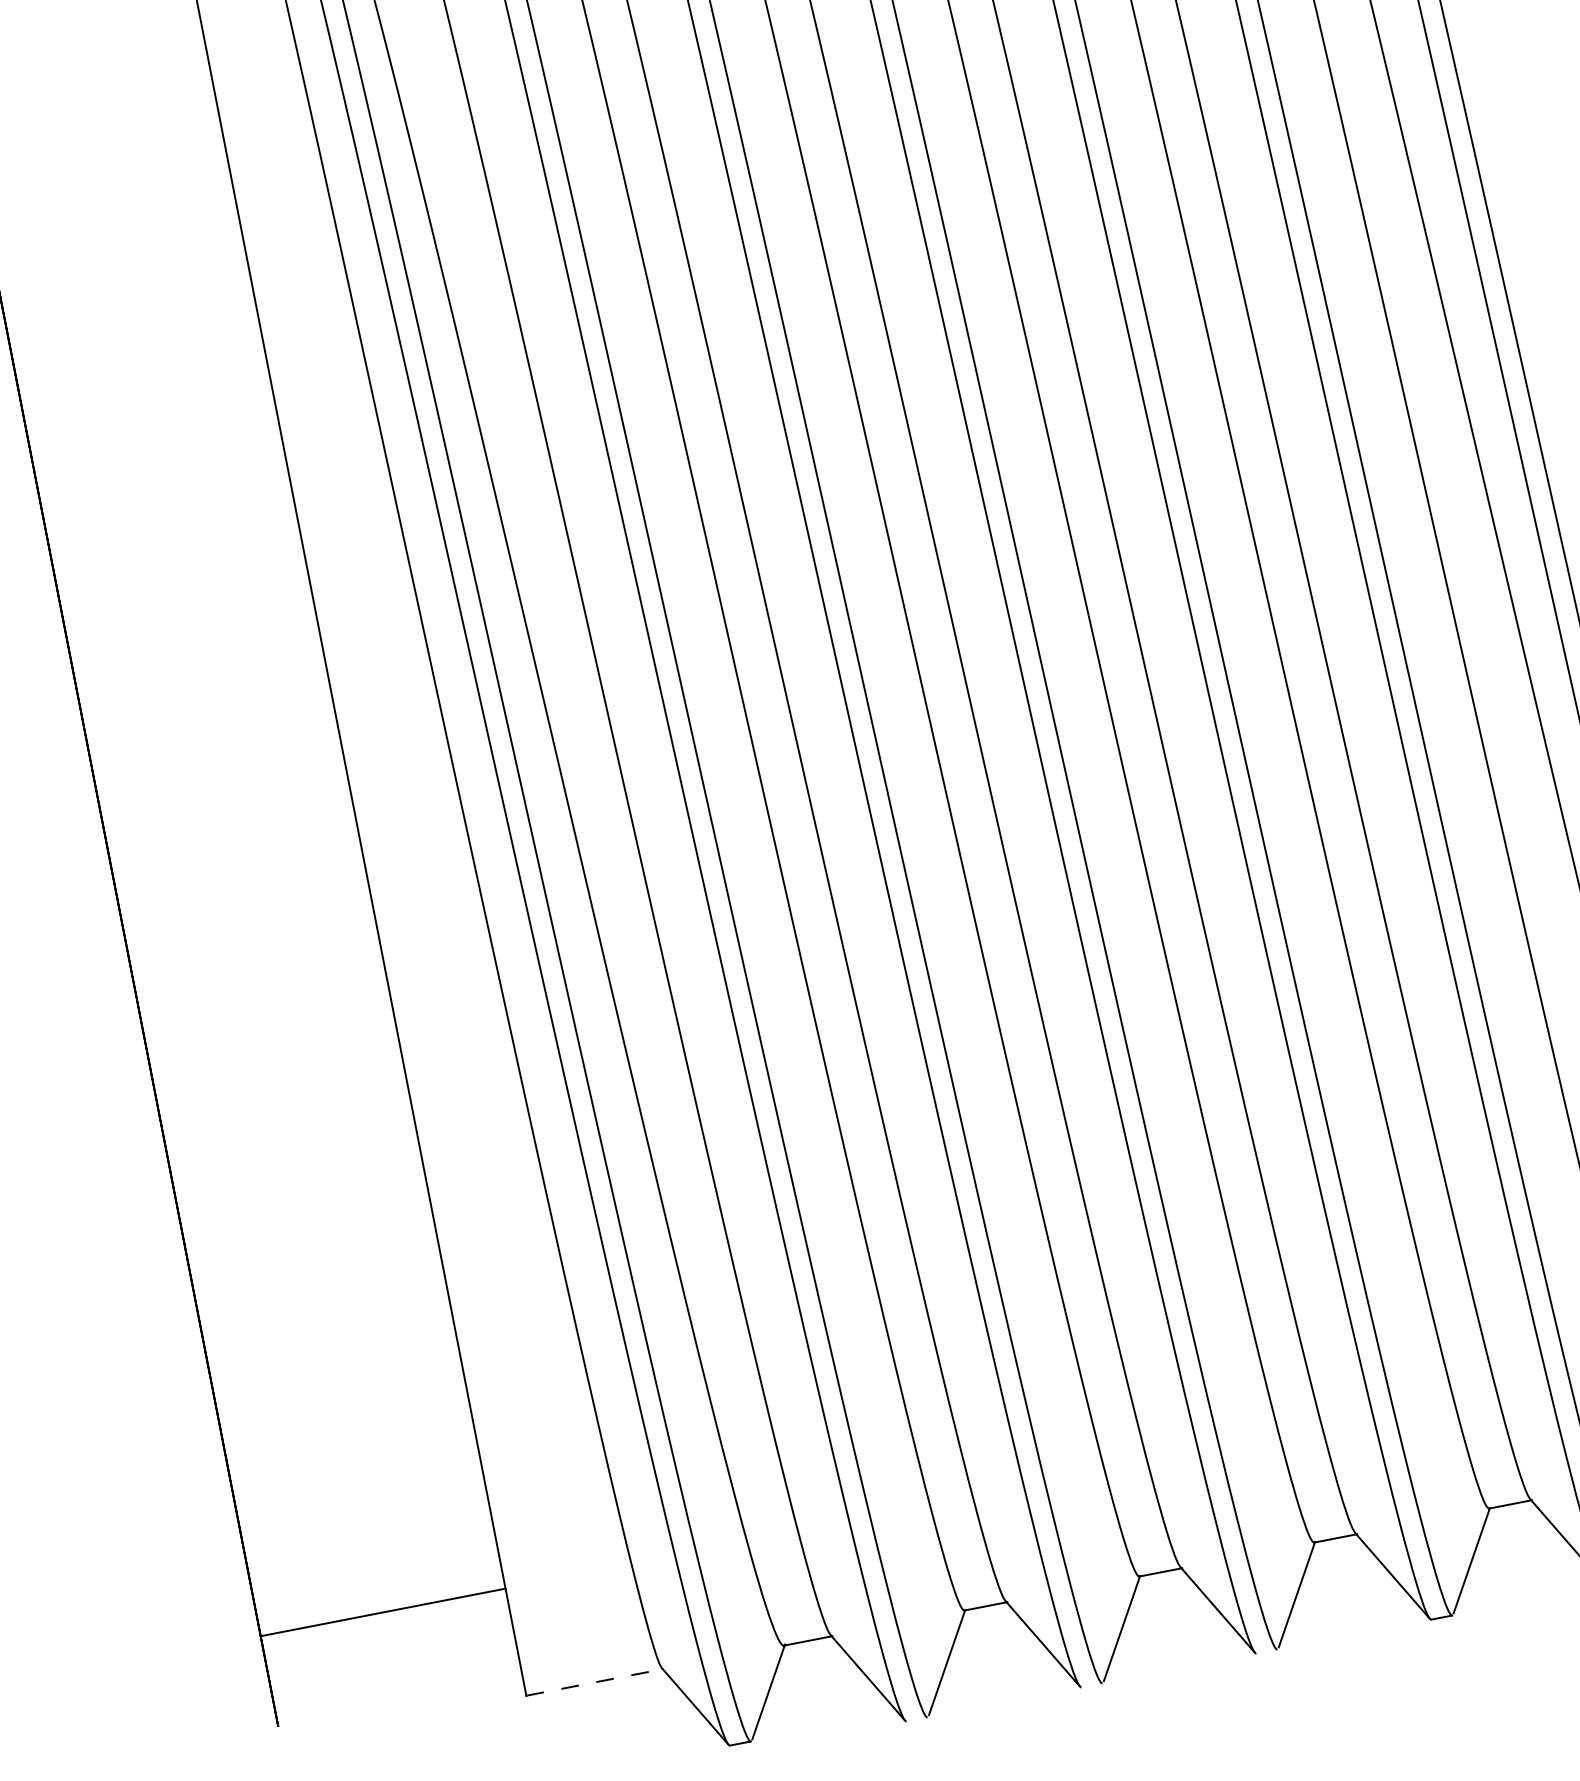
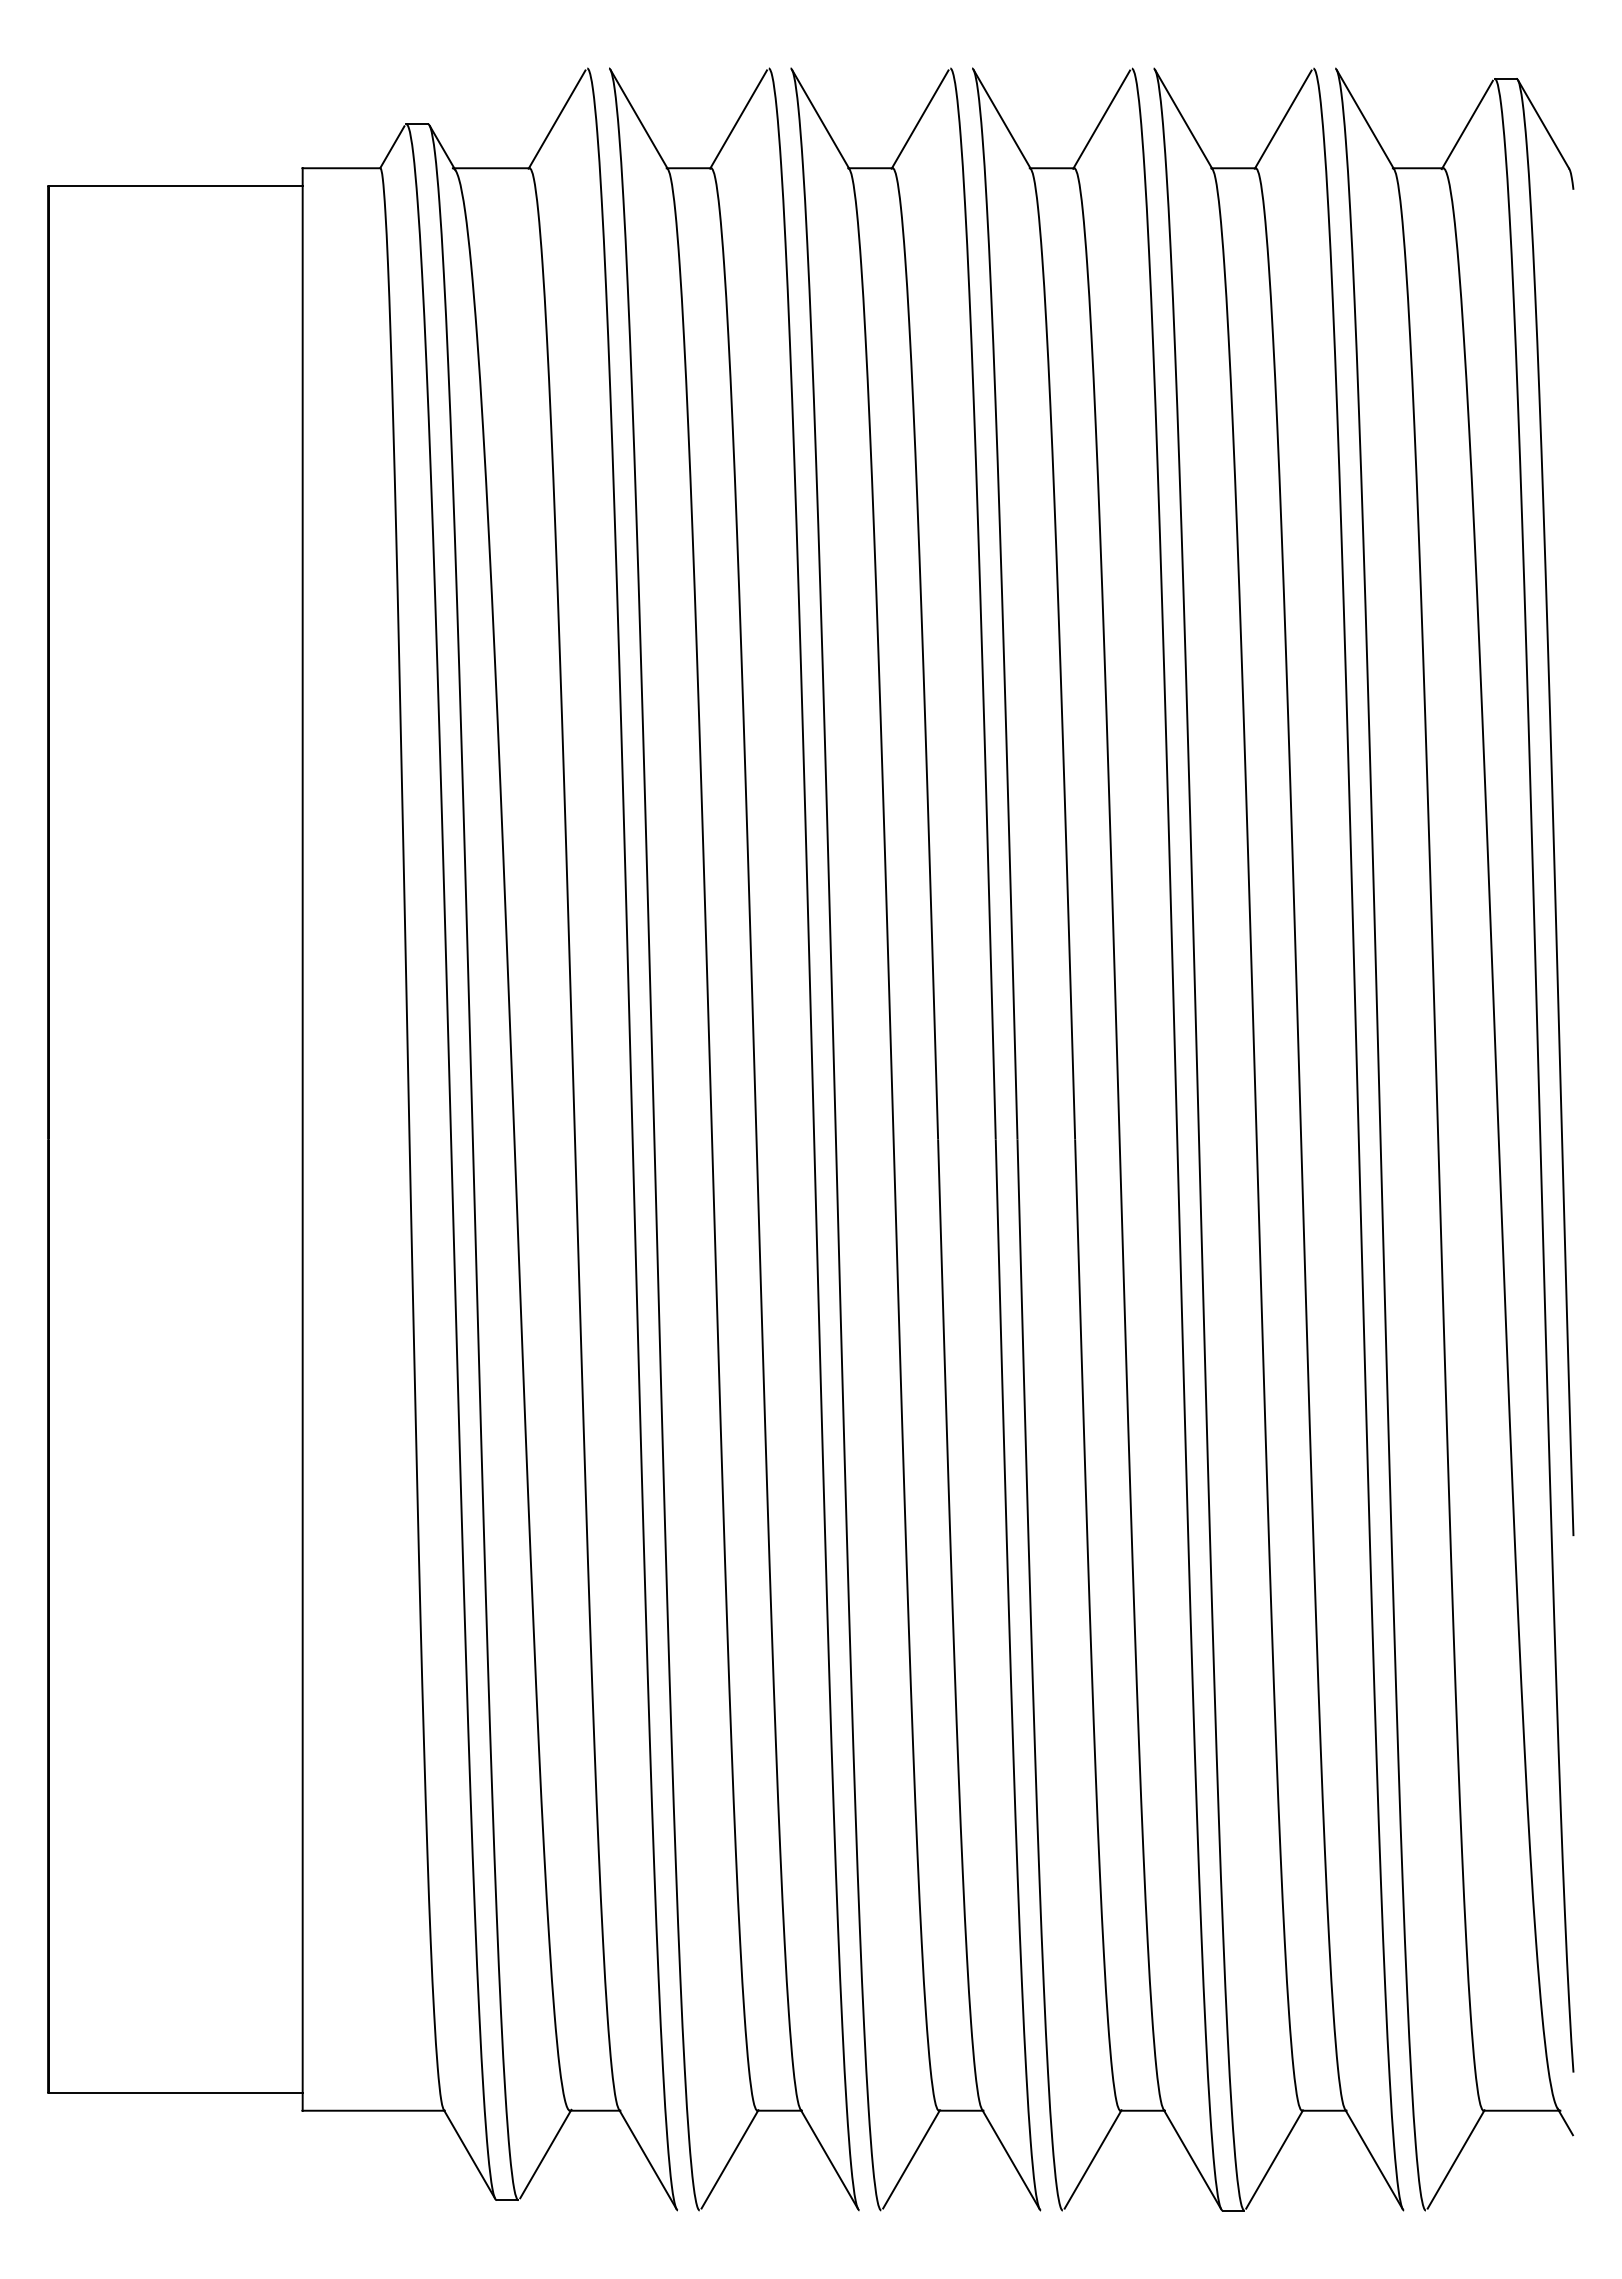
line: (383, 1612) -> (175, 2092), moved
line: (595, 1682) -> (374, 2110), dashed -> solid

